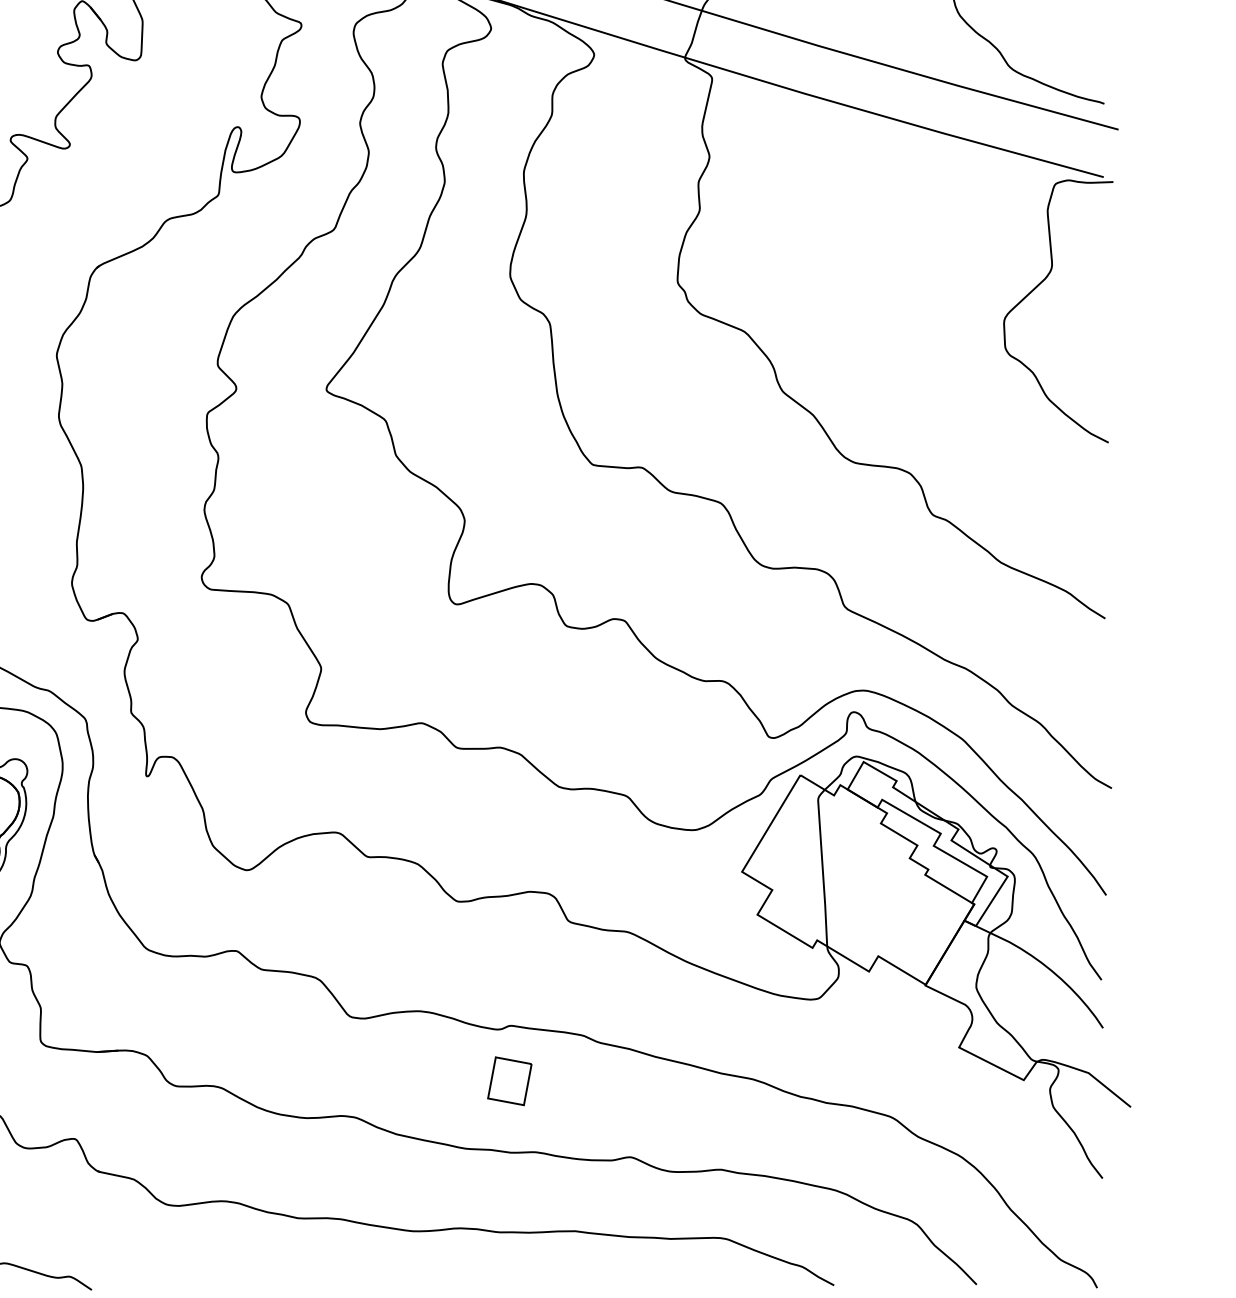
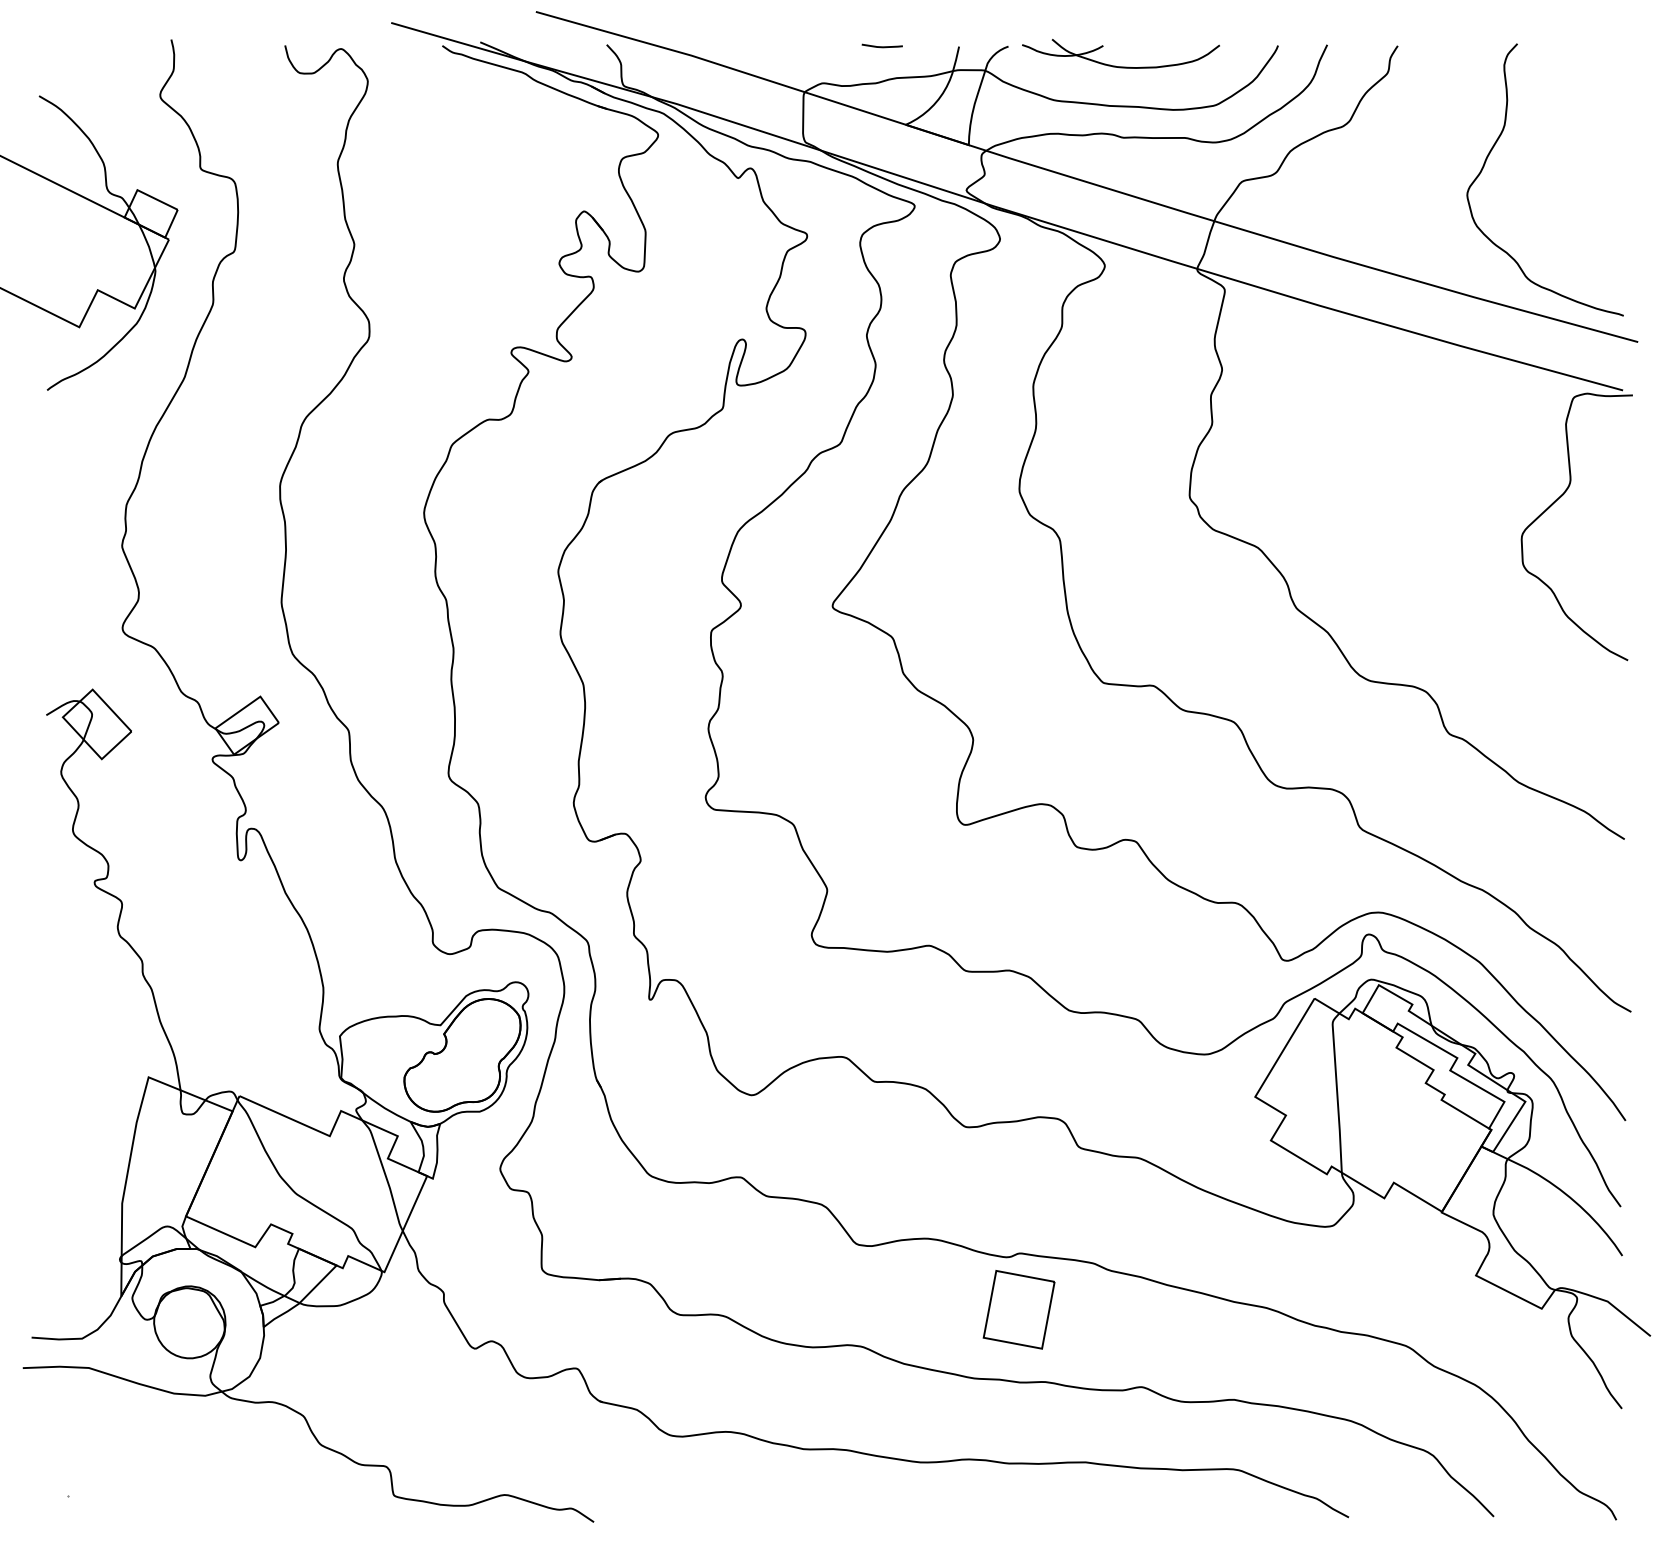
part: (509, 1080) -> (1018, 1309), size x1.6

